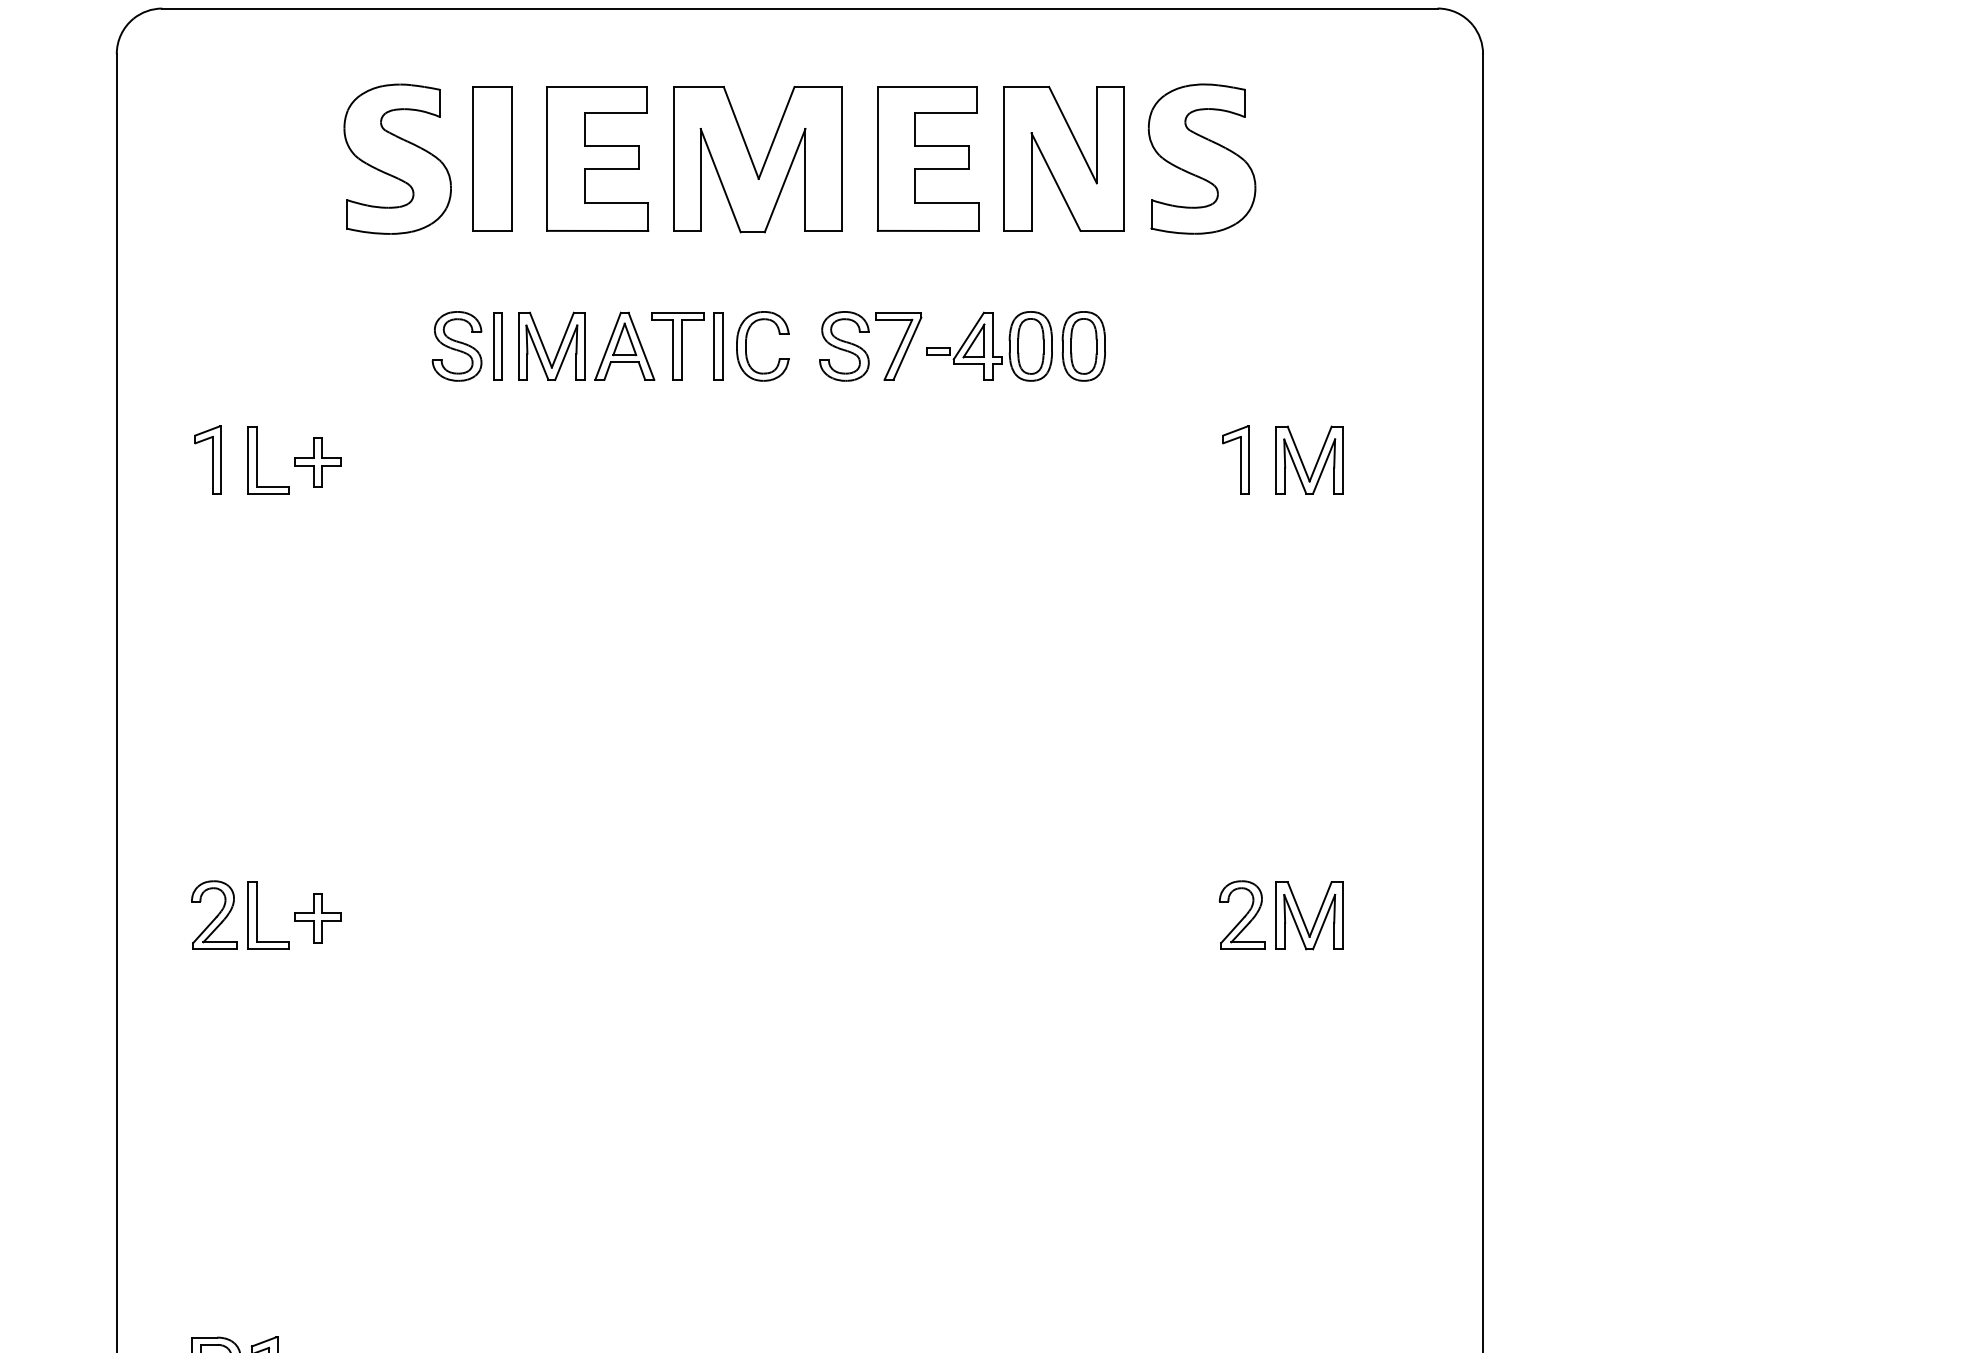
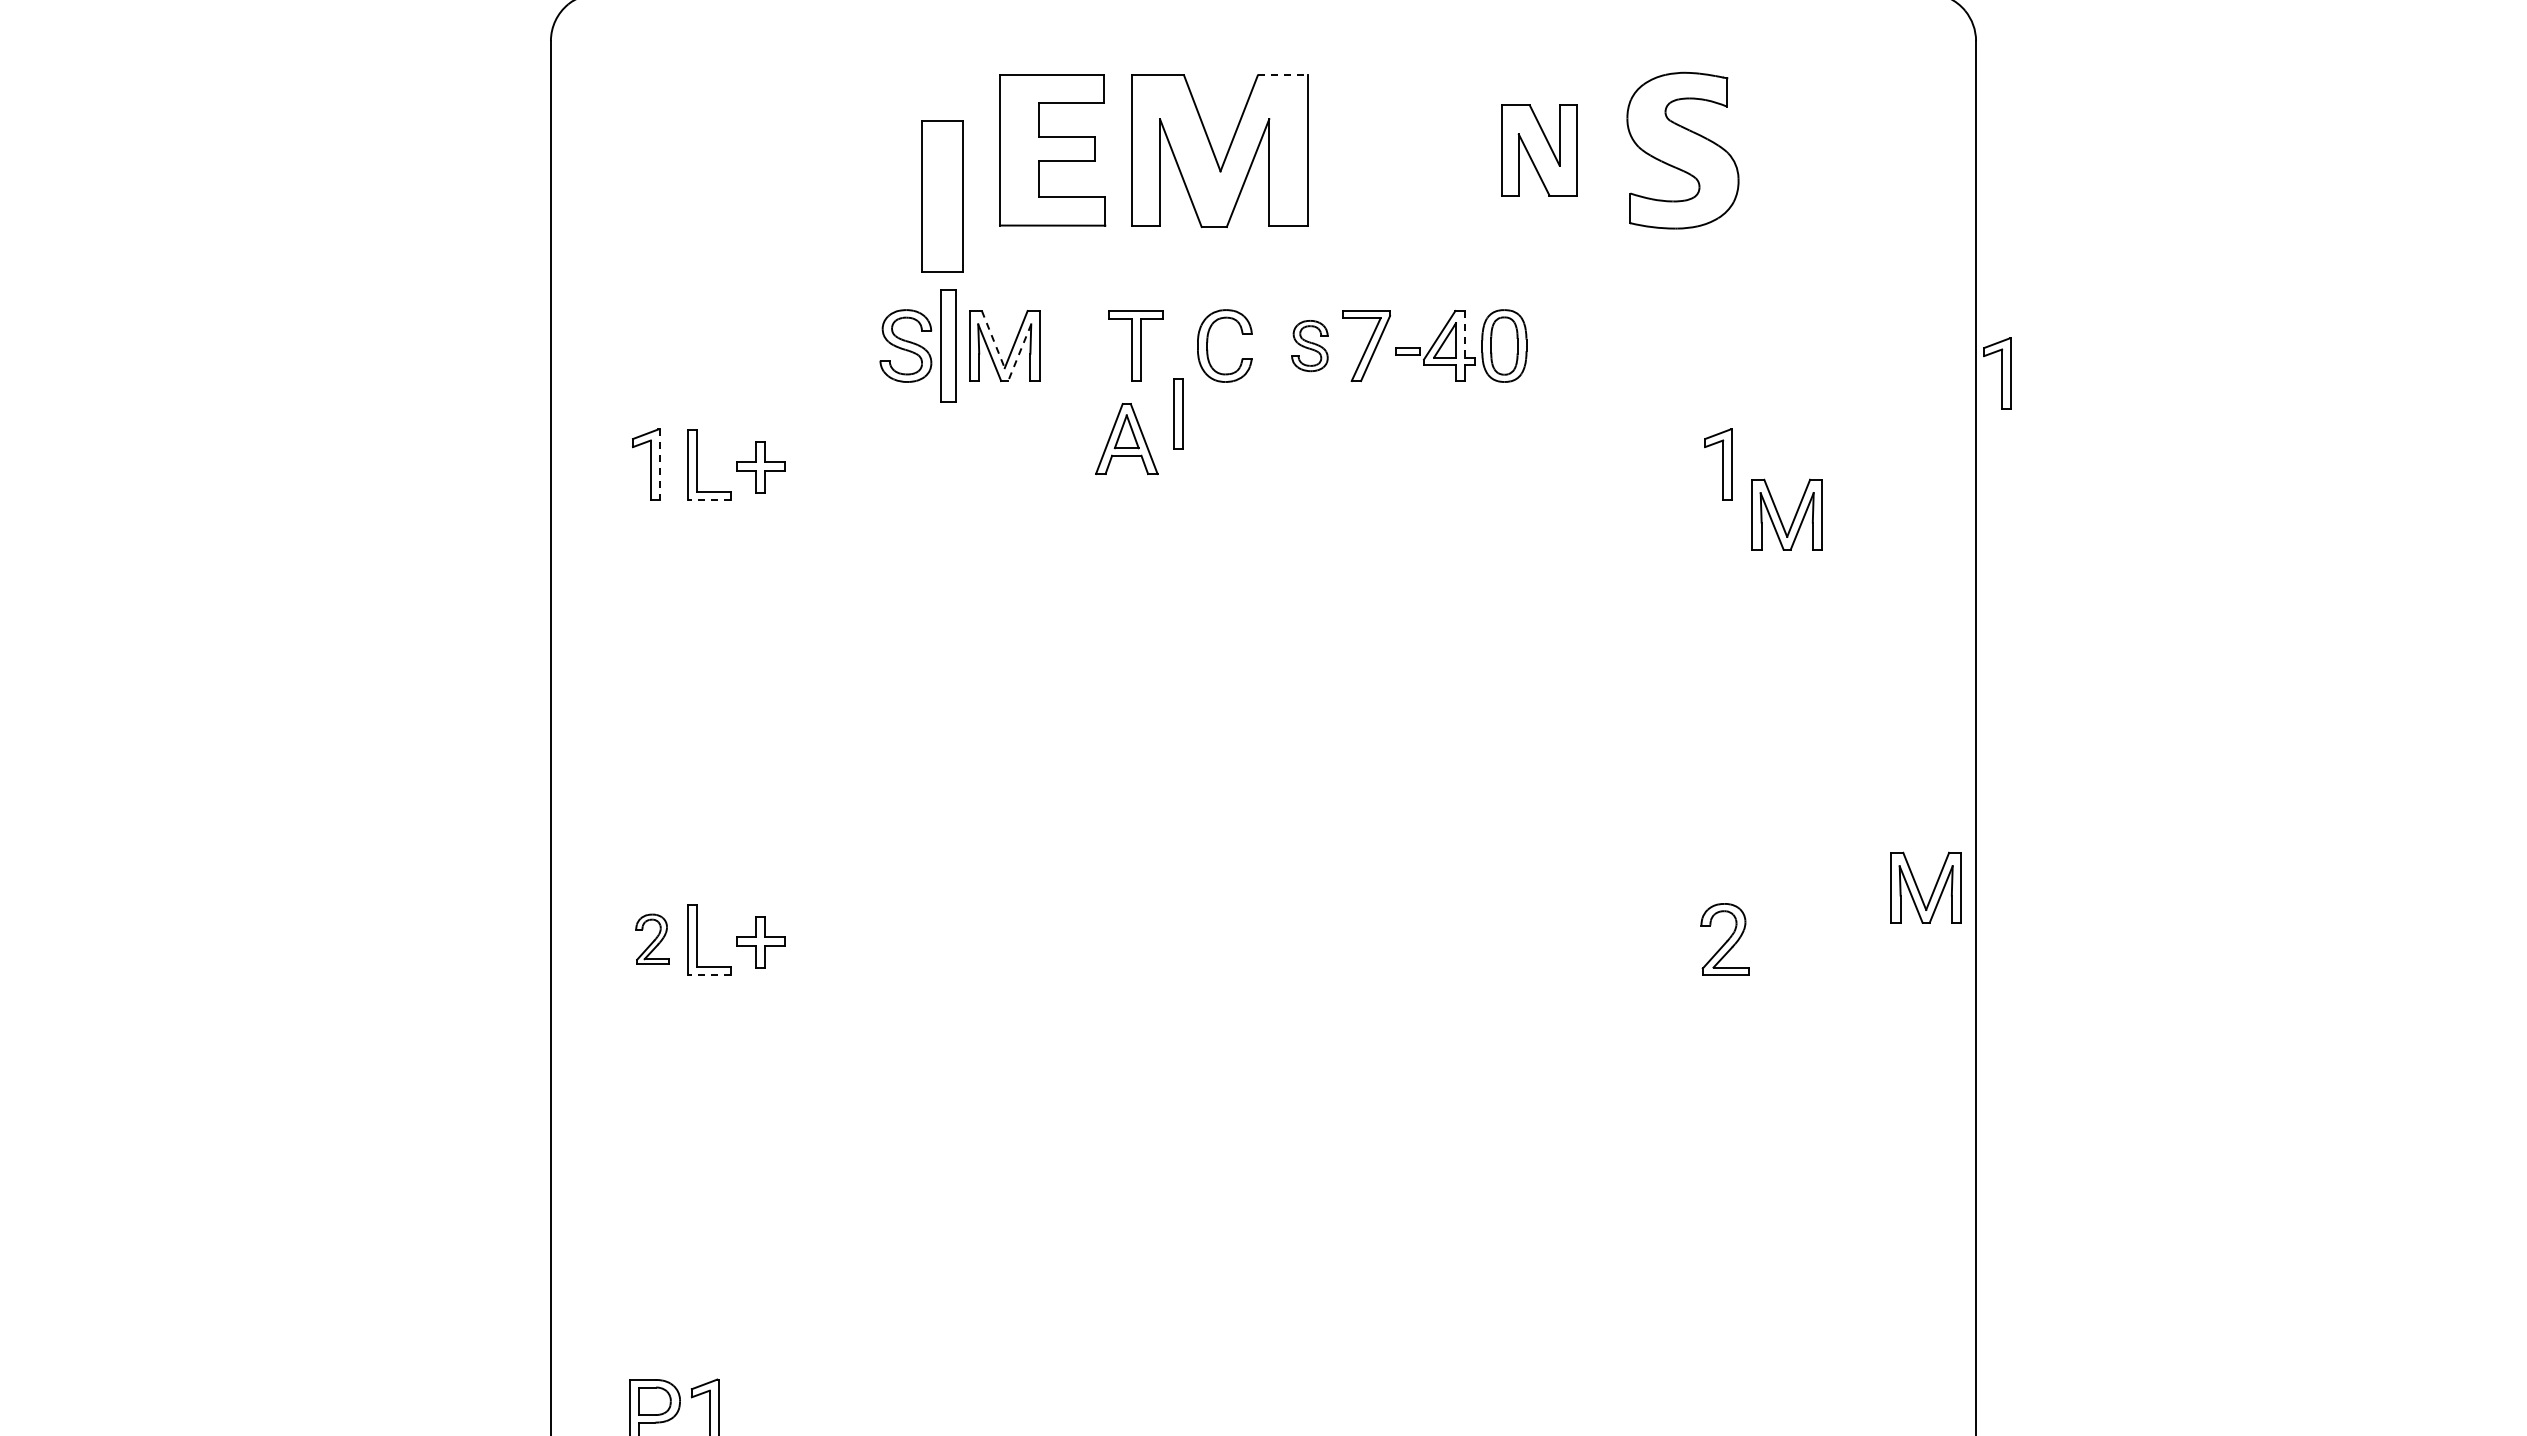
line: (818, 87) -> (1282, 75), solid -> dashed
part: (397, 158) -> (843, 150), removed
part: (492, 158) -> (942, 196), moved
part: (927, 158) -> (1396, 150), removed
part: (1064, 158) -> (1539, 150), size x0.6
line: (992, 335) -> (1464, 334), solid -> dashed
line: (541, 340) -> (993, 339), solid -> dashed
part: (497, 345) -> (948, 345), size x1.6
part: (624, 345) -> (1126, 438), moved
part: (718, 345) -> (1178, 413), moved
part: (844, 345) -> (1309, 345), size x0.7
part: (1083, 345) -> (1559, 345), removed
line: (566, 352) -> (1019, 352), solid -> dashed
part: (1503, 372) -> (1997, 373), added
line: (220, 460) -> (659, 465), solid -> dashed
part: (1303, 462) -> (1780, 517), moved
line: (267, 493) -> (708, 499), solid -> dashed
part: (214, 915) -> (652, 939), size x0.7
part: (1303, 918) -> (1919, 890), moved
line: (267, 948) -> (708, 974), solid -> dashed

